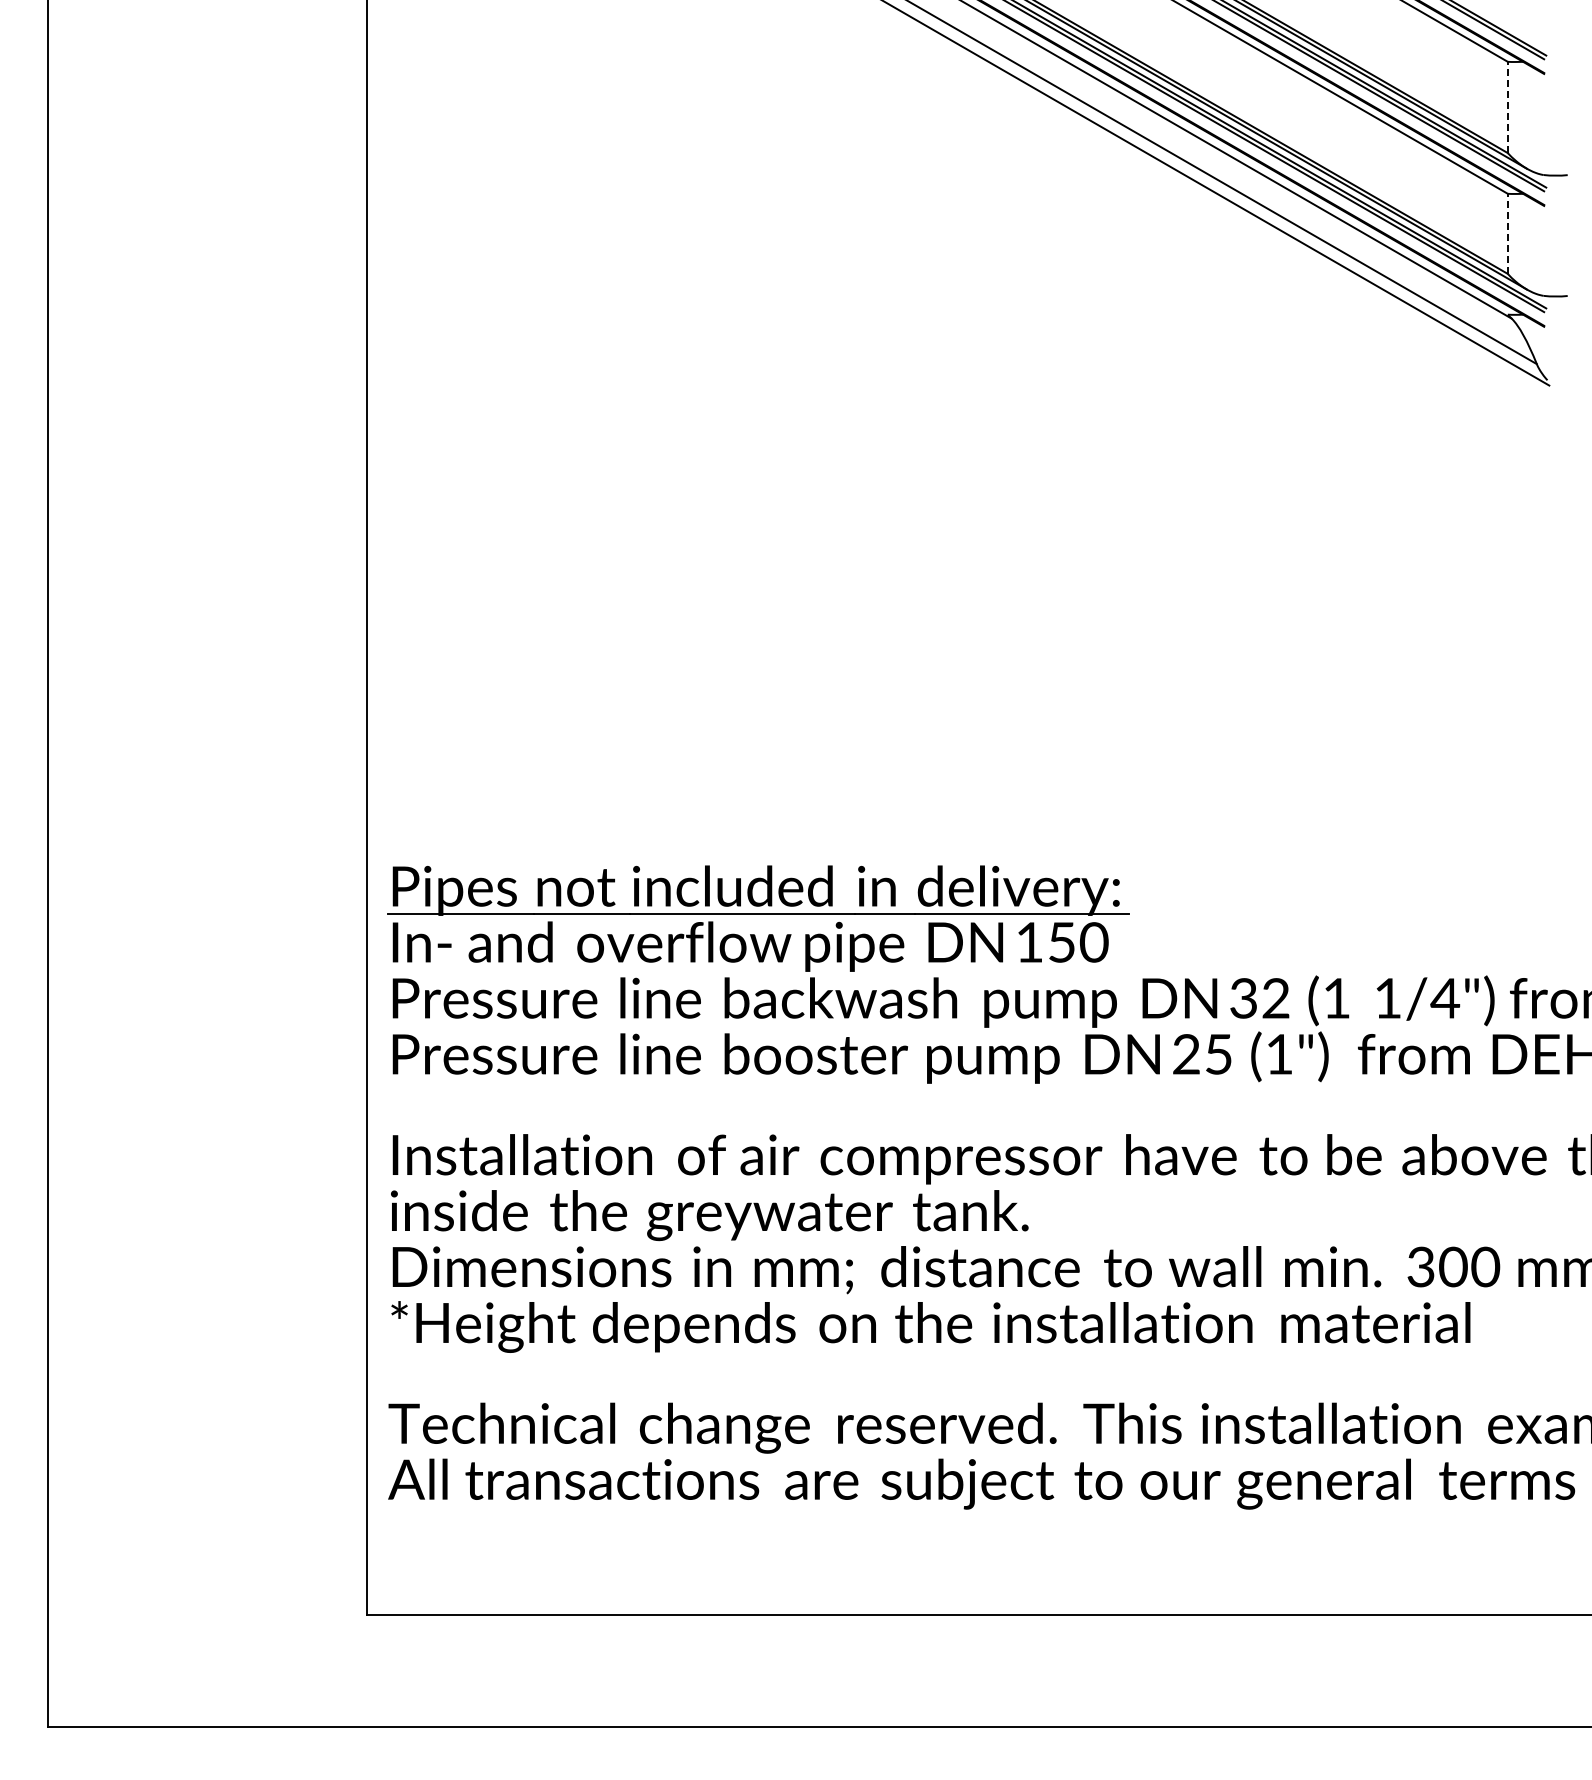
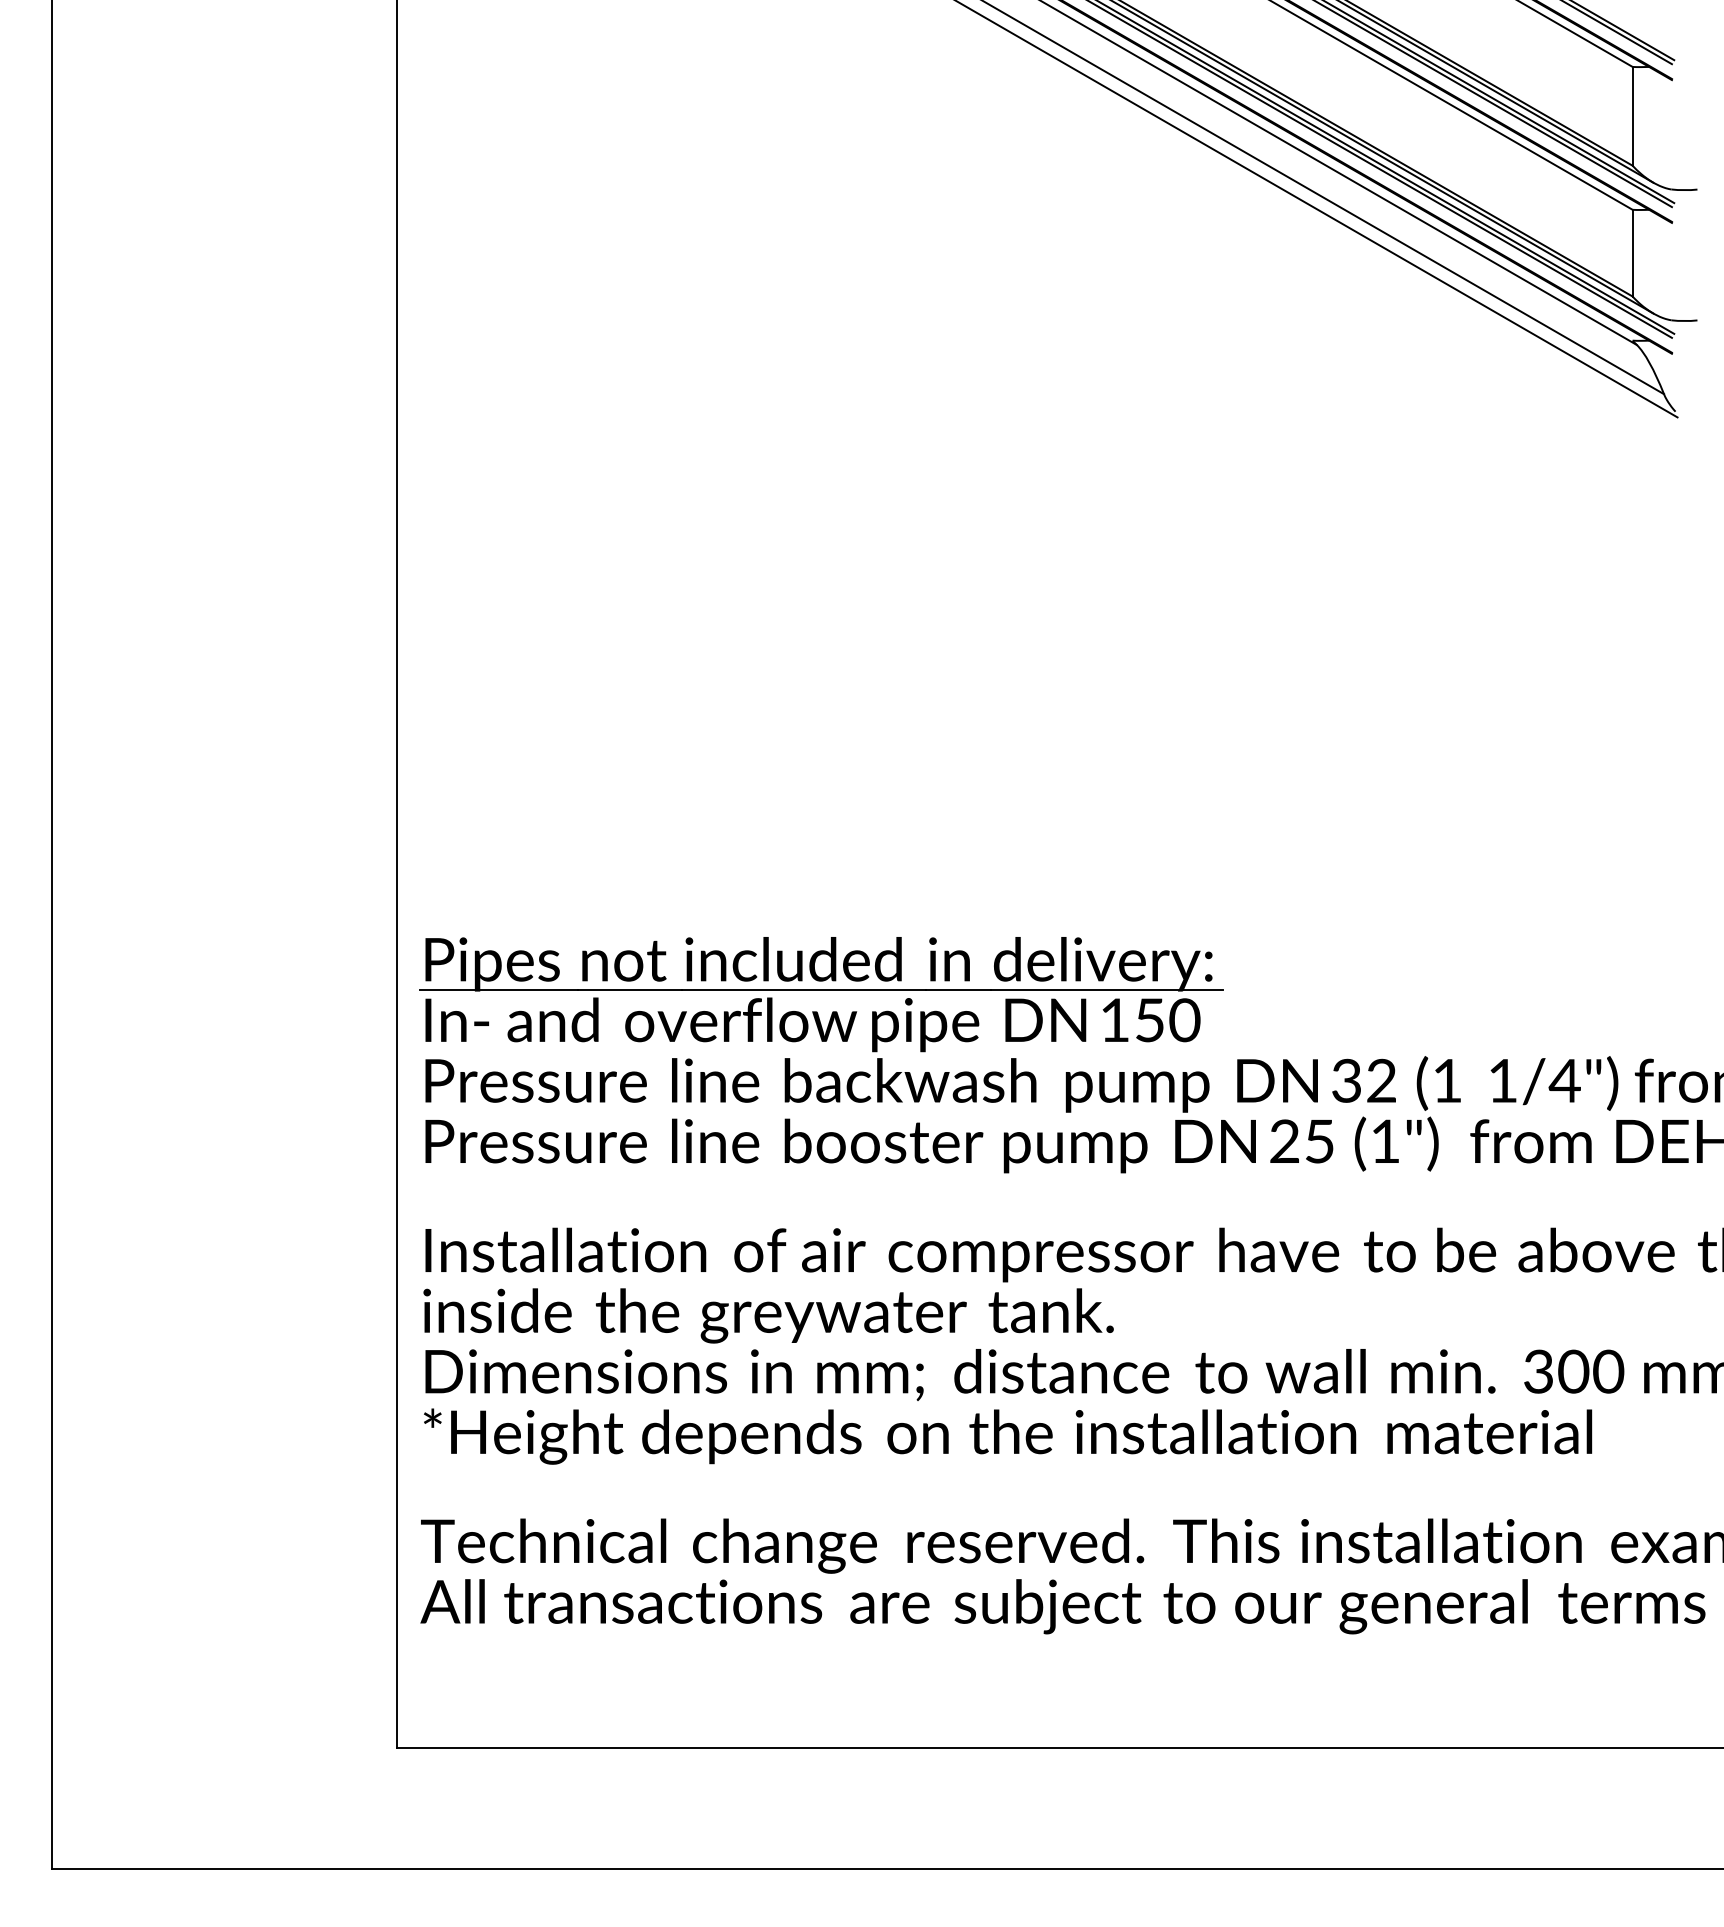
line: (1507, 107) -> (1632, 116), dashed -> solid
line: (1507, 233) -> (1632, 252), dashed -> solid

